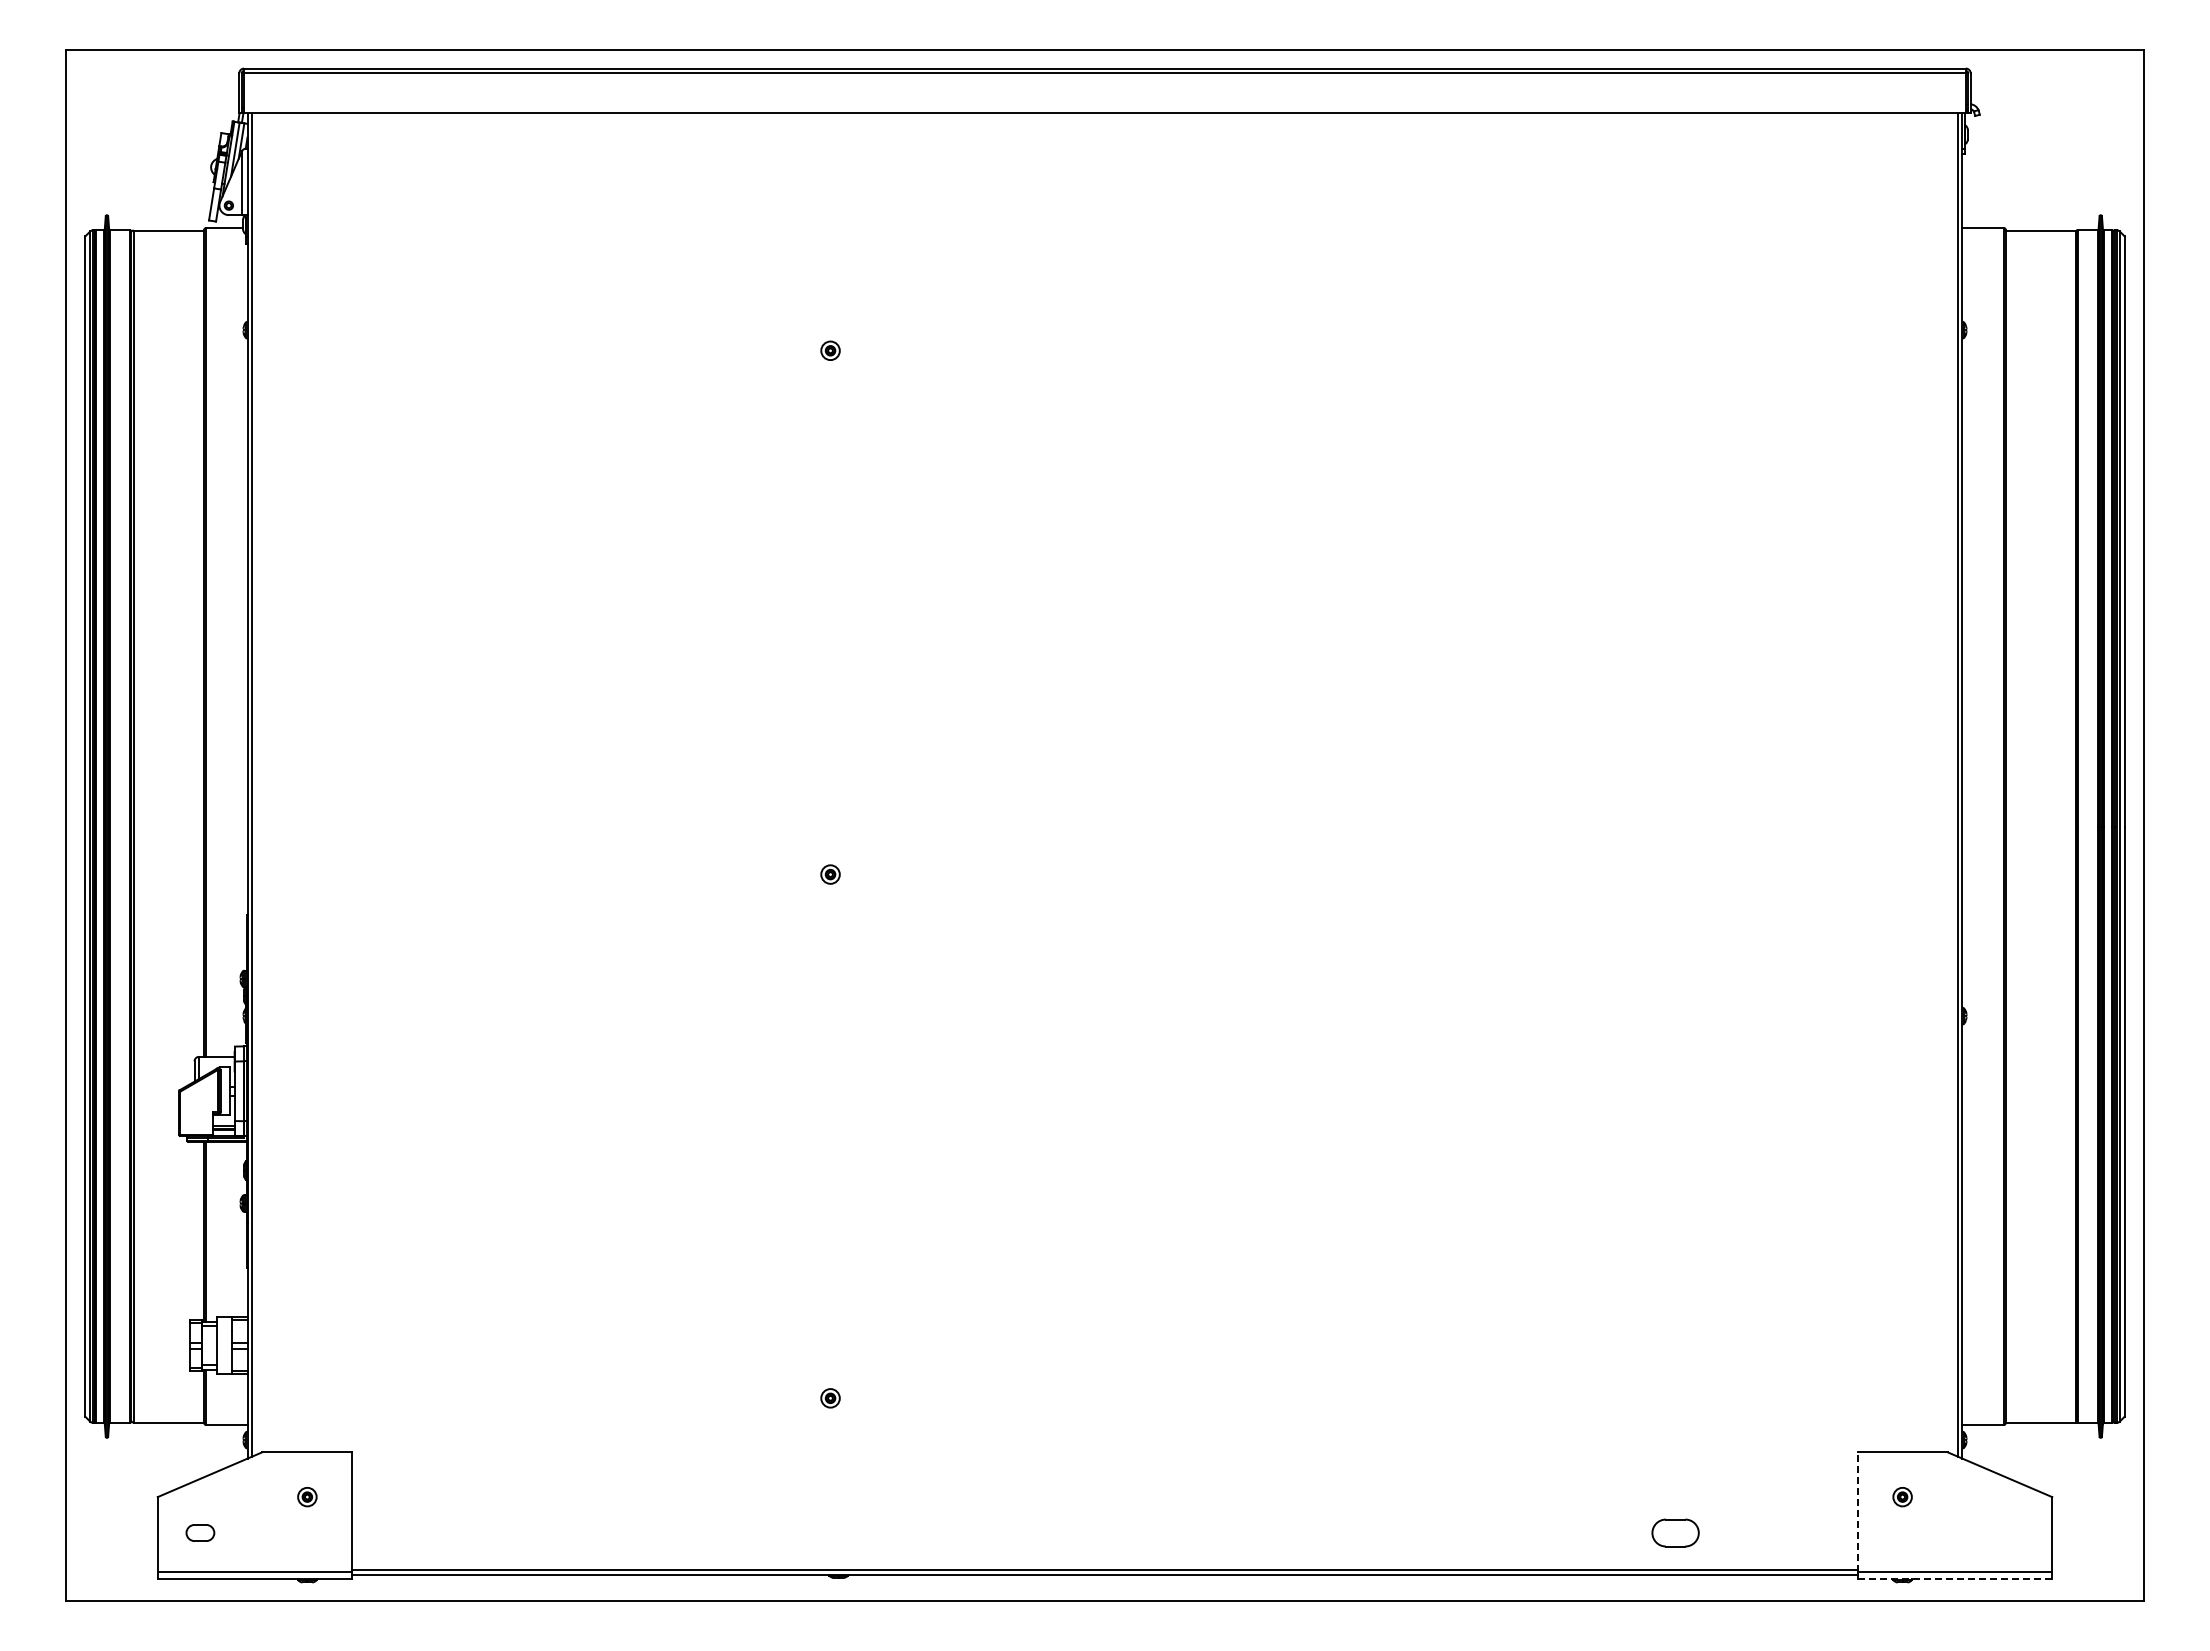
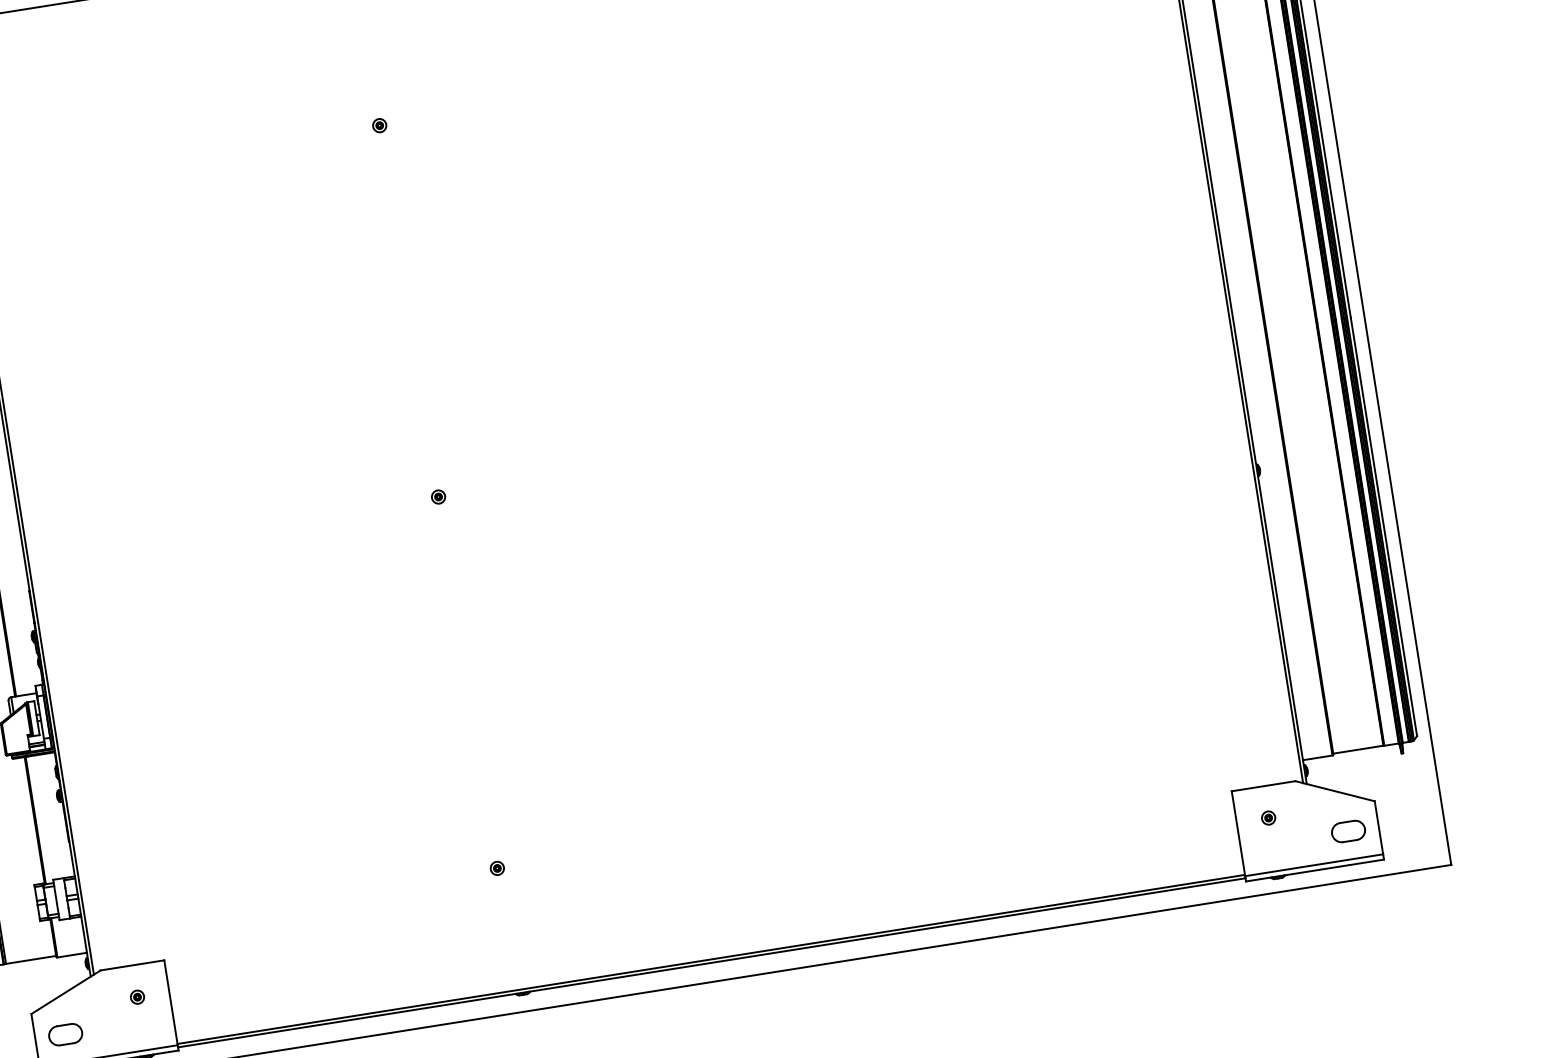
line: (1857, 1512) -> (1238, 834), dashed -> solid
part: (200, 1532) -> (65, 1034), size x1.67
part: (1675, 1532) -> (1348, 831), moved
line: (1955, 1579) -> (1315, 870), dashed -> solid

